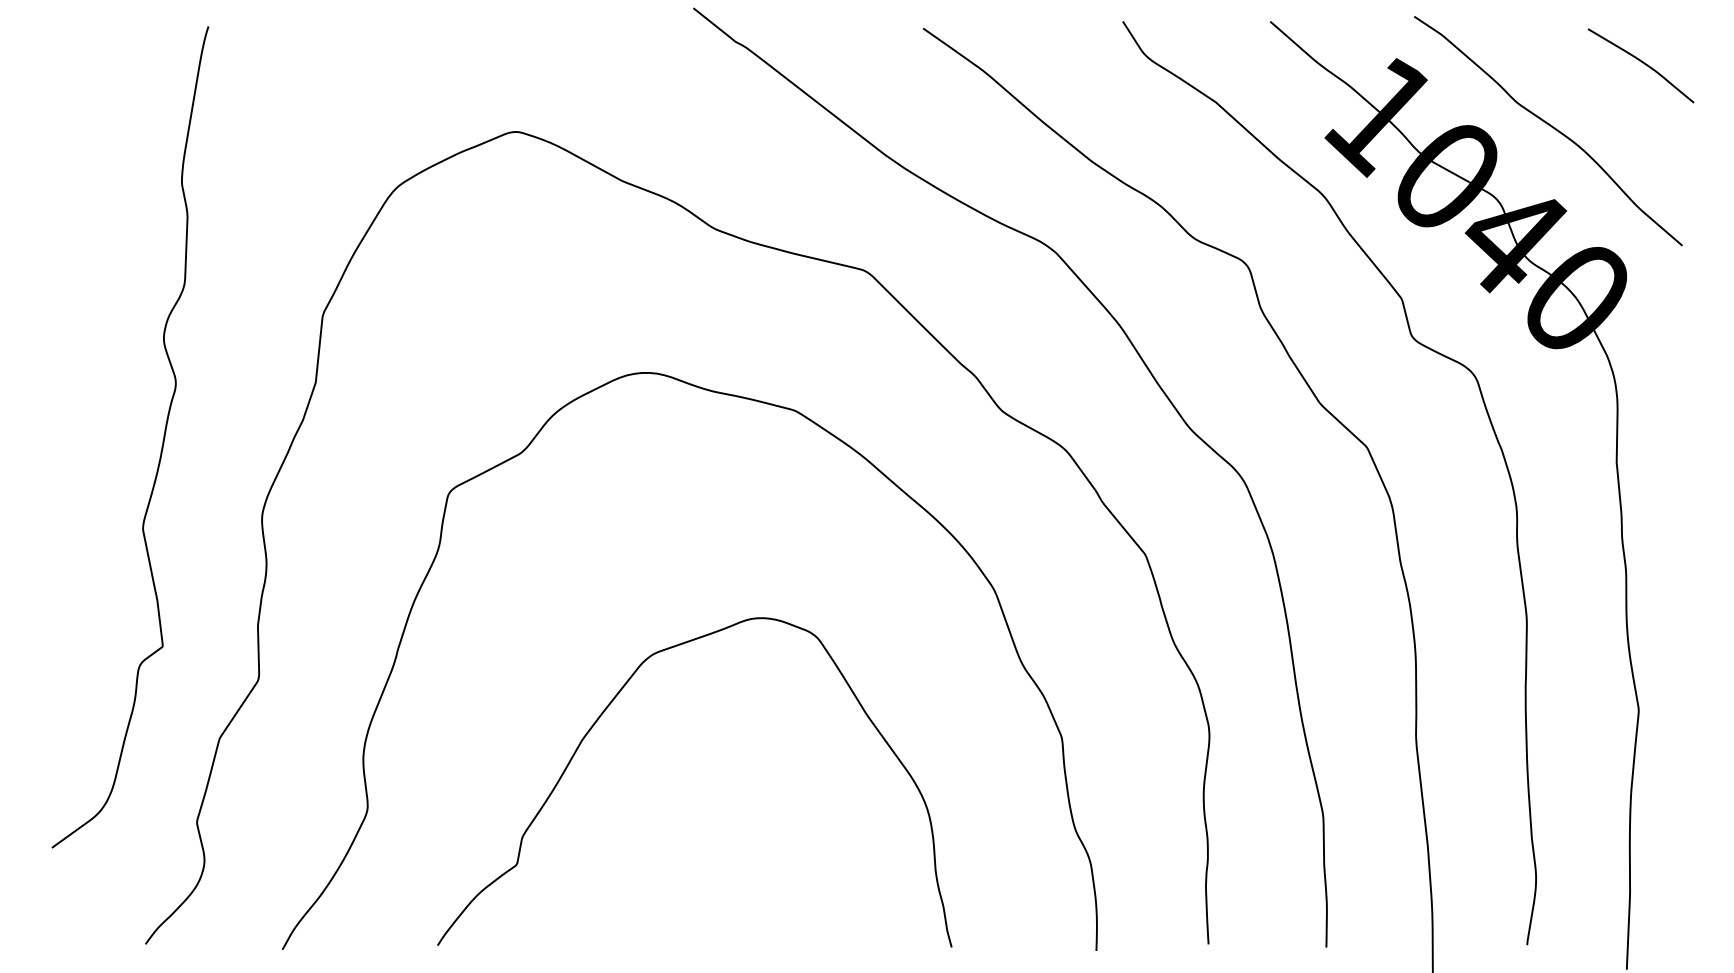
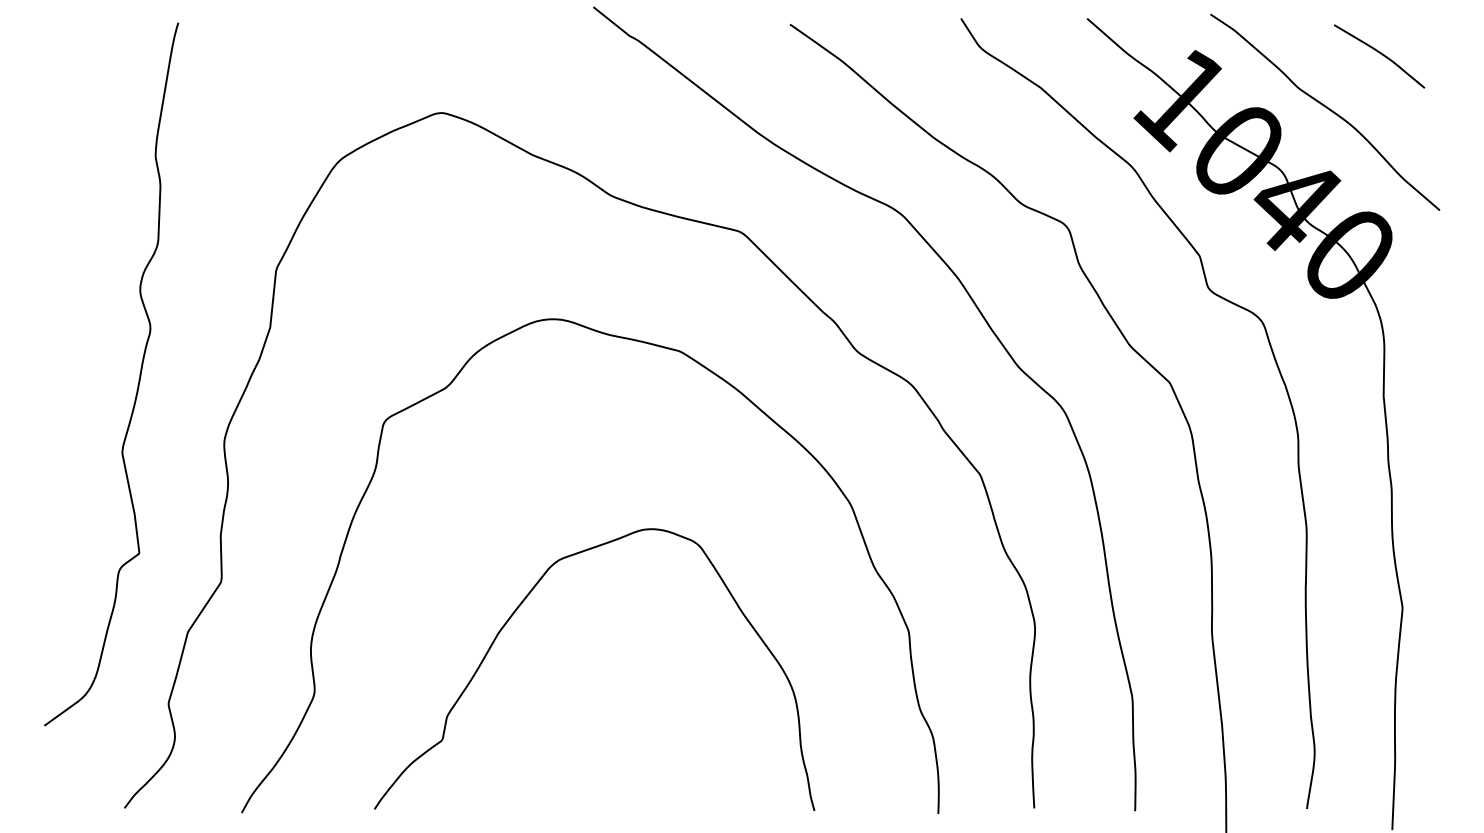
curve: (1642, 63) -> (1380, 54), moved

